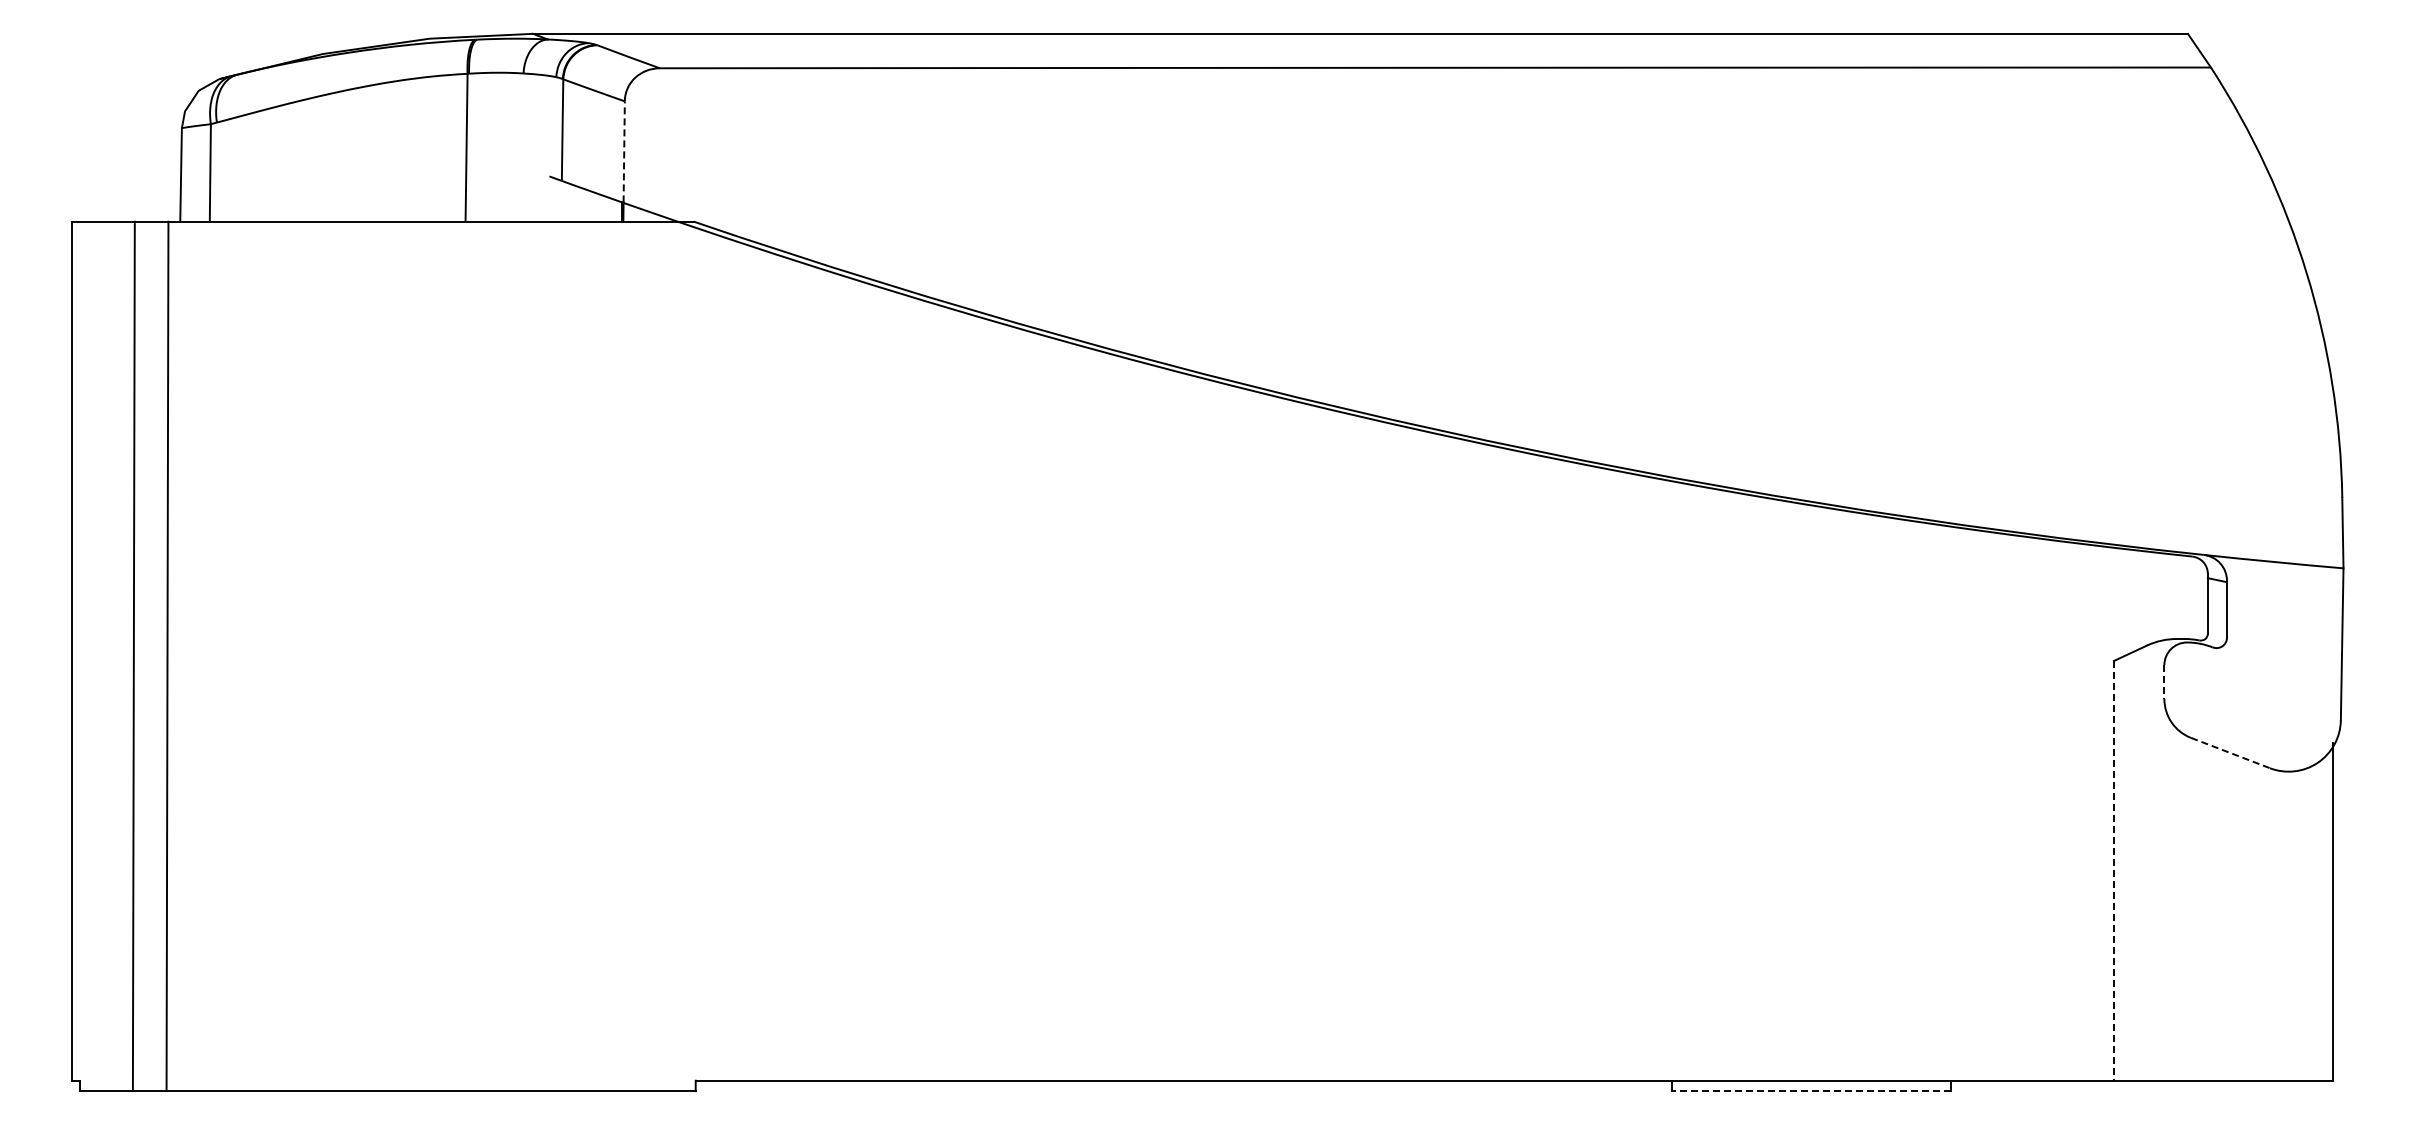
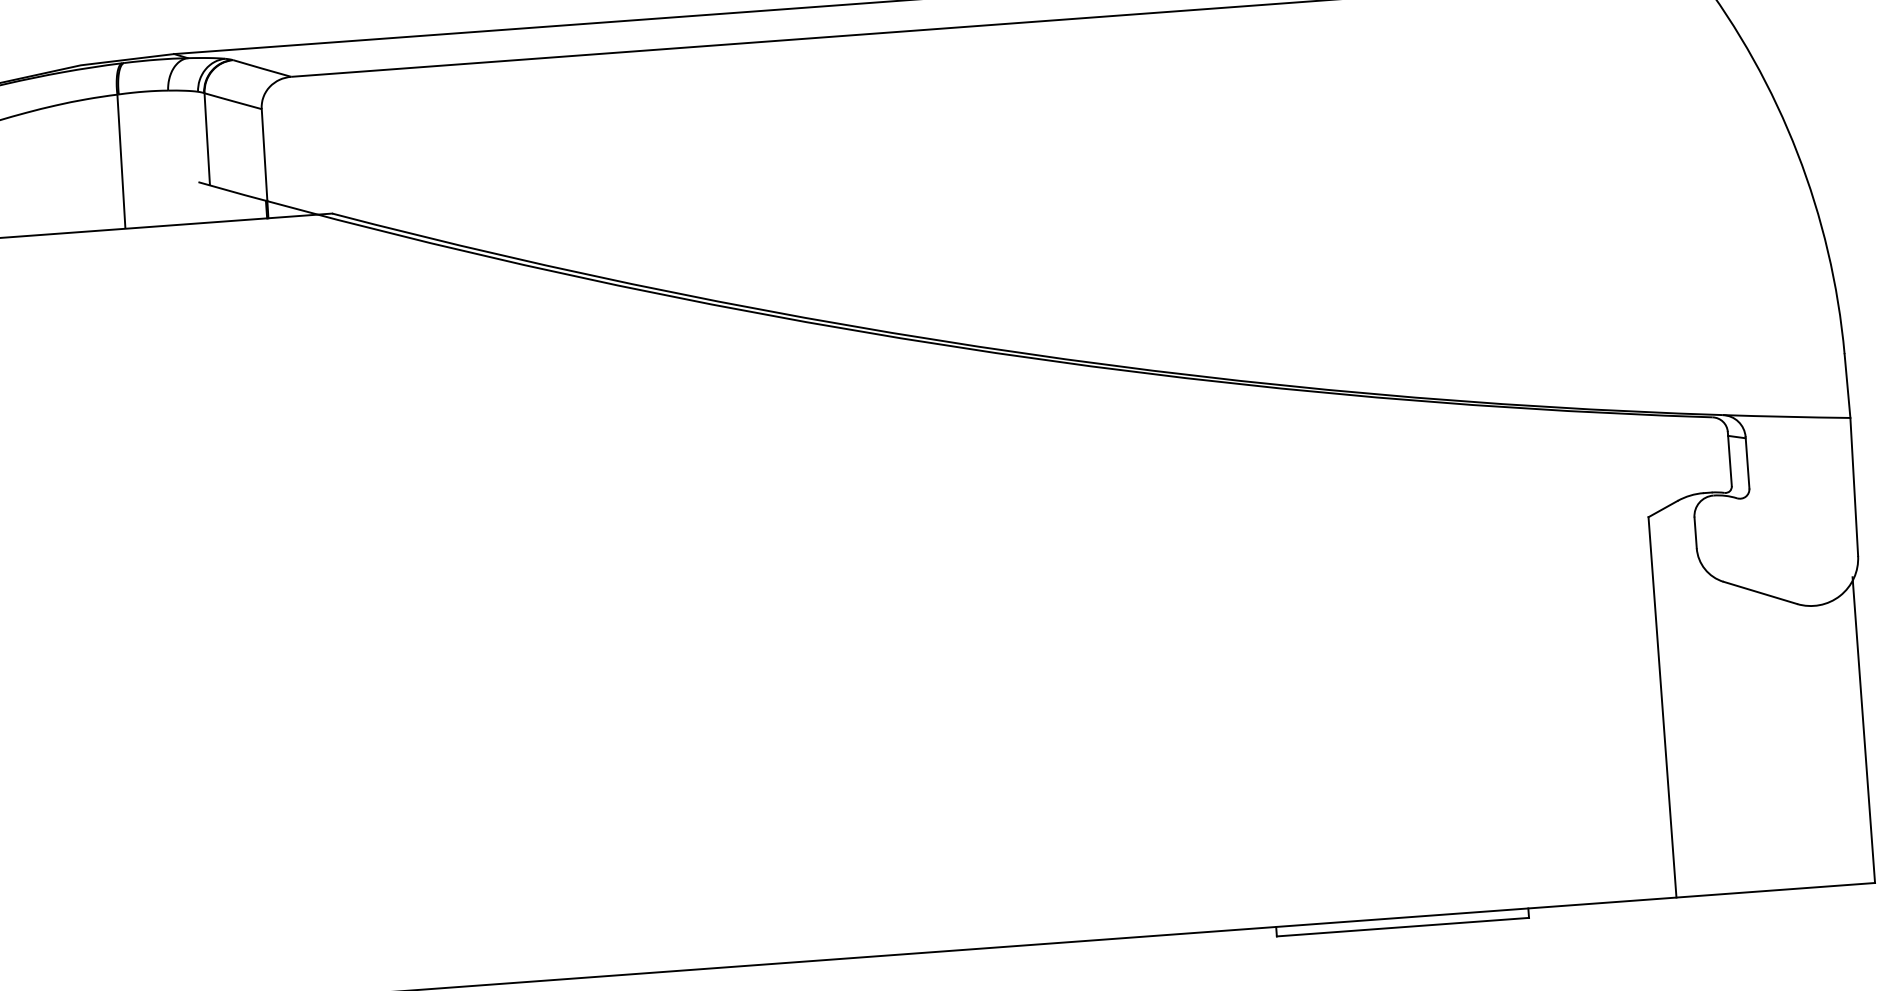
line: (624, 151) -> (264, 154), dashed -> solid
line: (2164, 682) -> (1695, 533), dashed -> solid
line: (2231, 753) -> (1761, 593), dashed -> solid
line: (2113, 870) -> (1662, 707), dashed -> solid
line: (1810, 1091) -> (1402, 927), dashed -> solid

